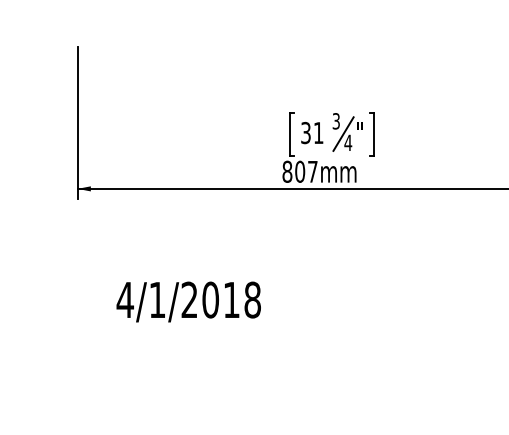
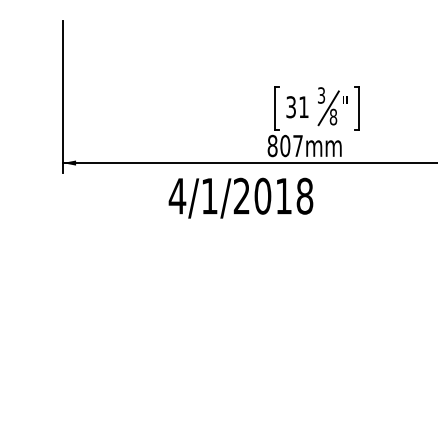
text: (348, 142) -> (333, 116), 4 -> 8
text: (188, 301) -> (240, 197), moved

